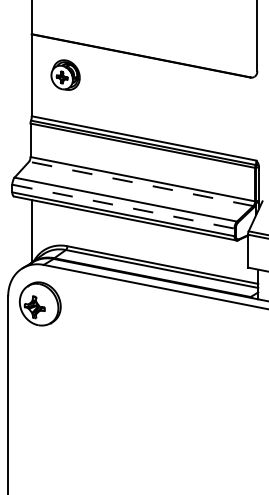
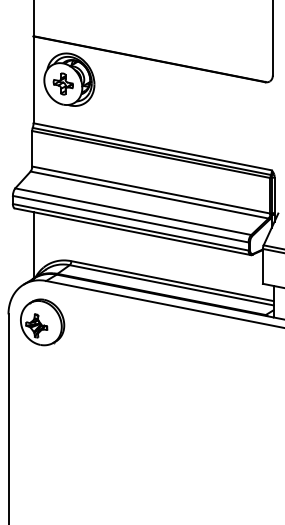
part: (65, 74) -> (69, 79), size x1.67
line: (141, 183) -> (149, 194), dashed -> solid
line: (124, 206) -> (131, 219), dashed -> solid

